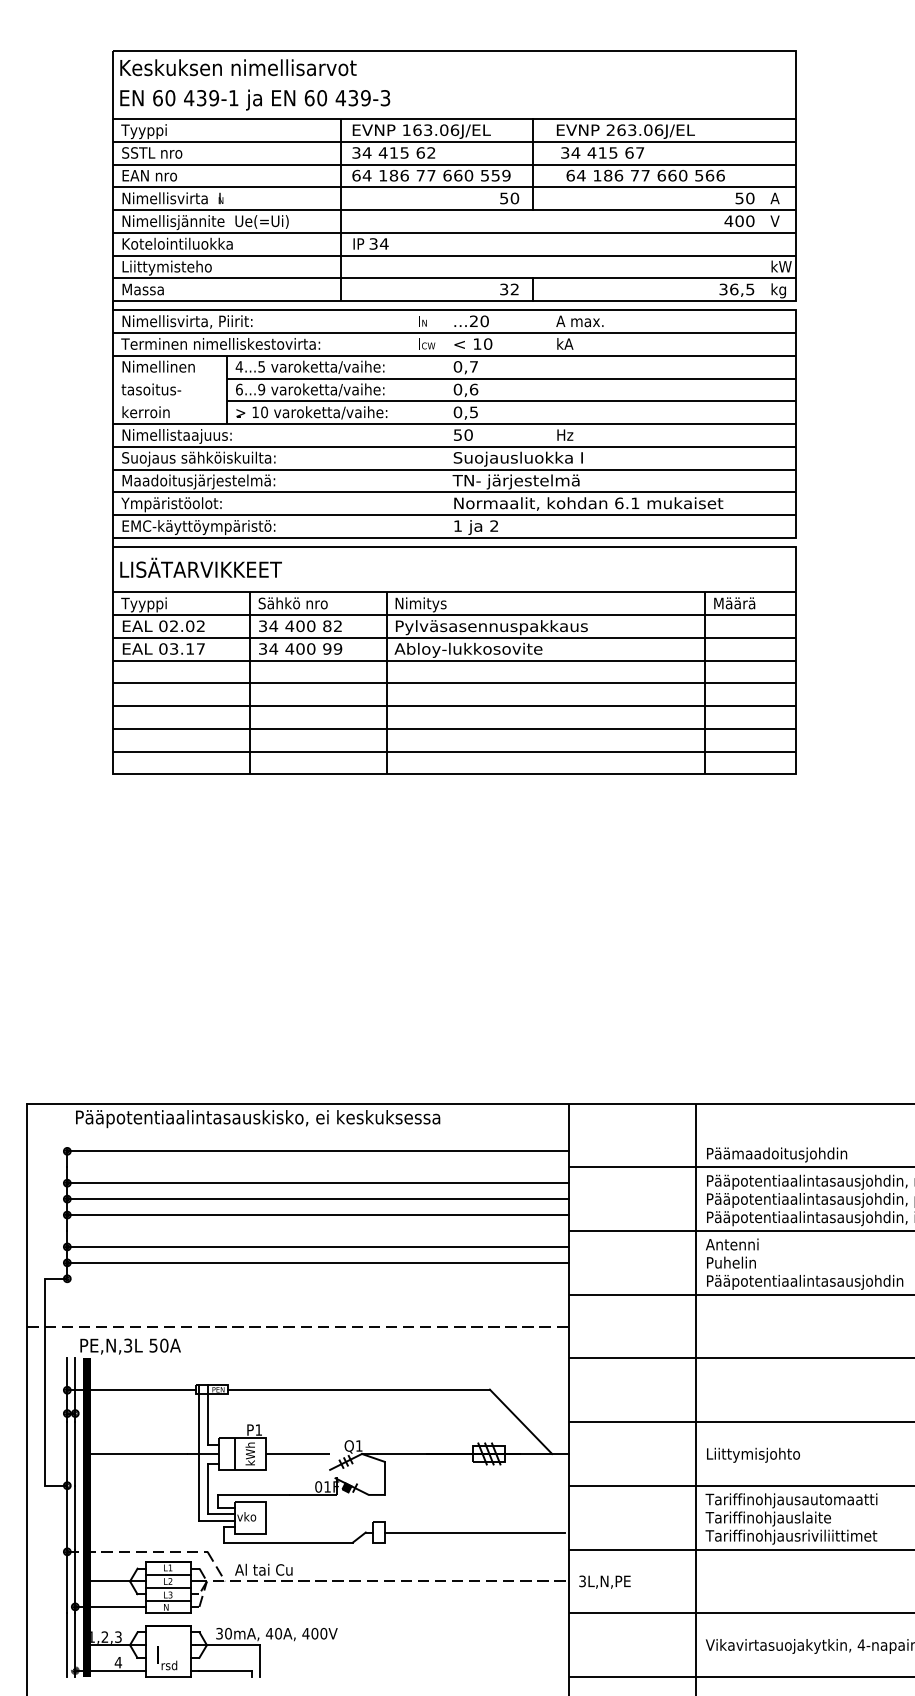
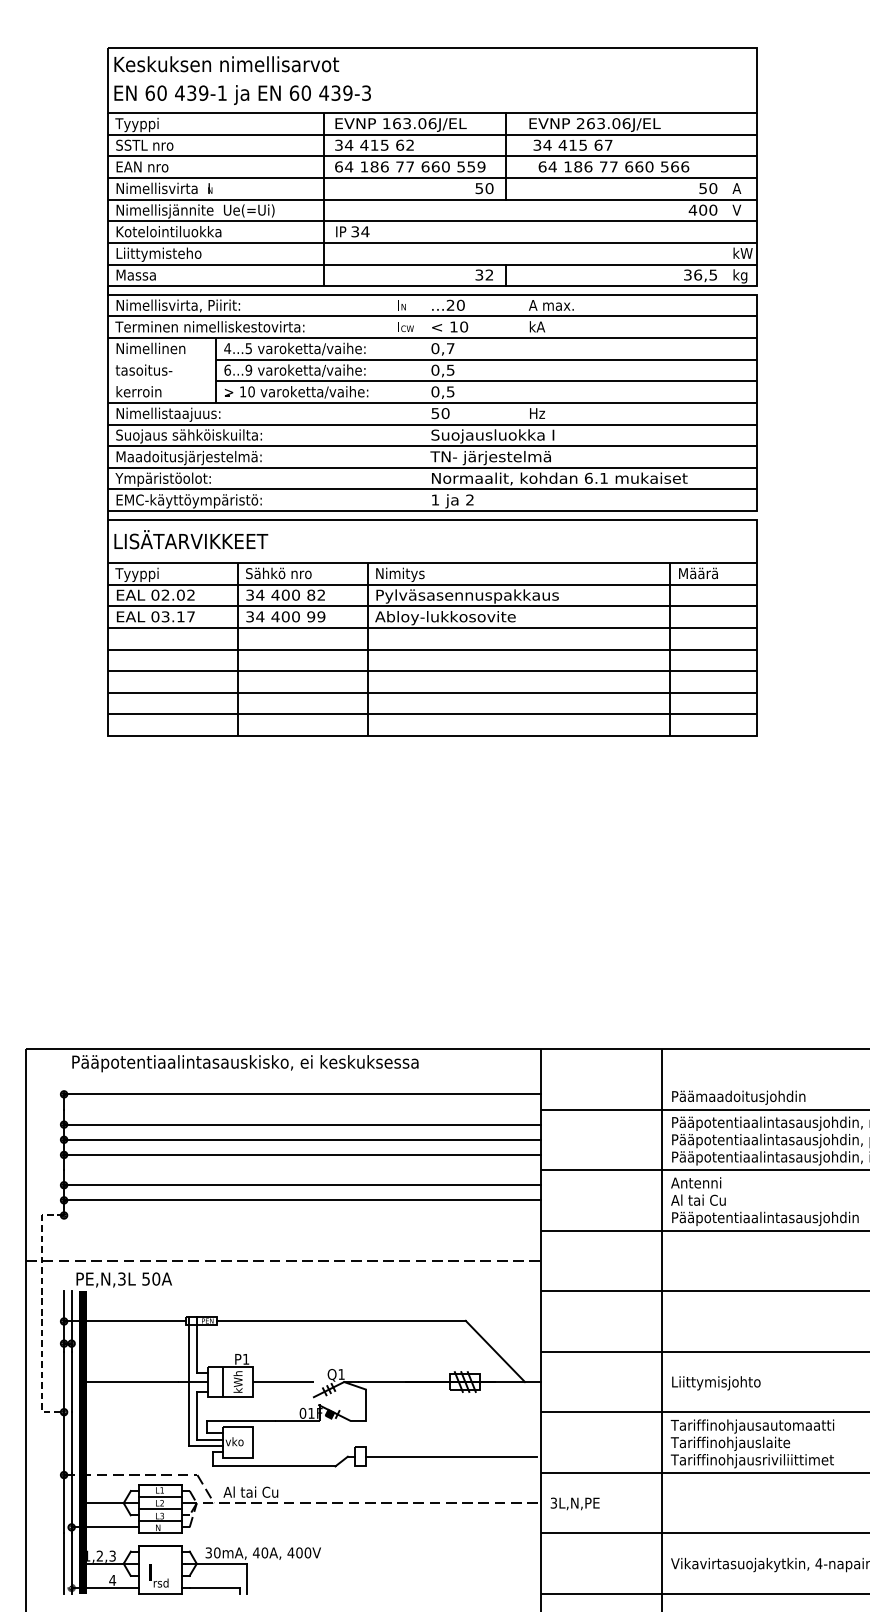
text: (473, 389) -> (450, 370), 0,6 -> 0,5
text: (734, 1262) -> (698, 1200), Puhelin -> Al tai Cu
line: (44, 1382) -> (42, 1314), solid -> dashed

